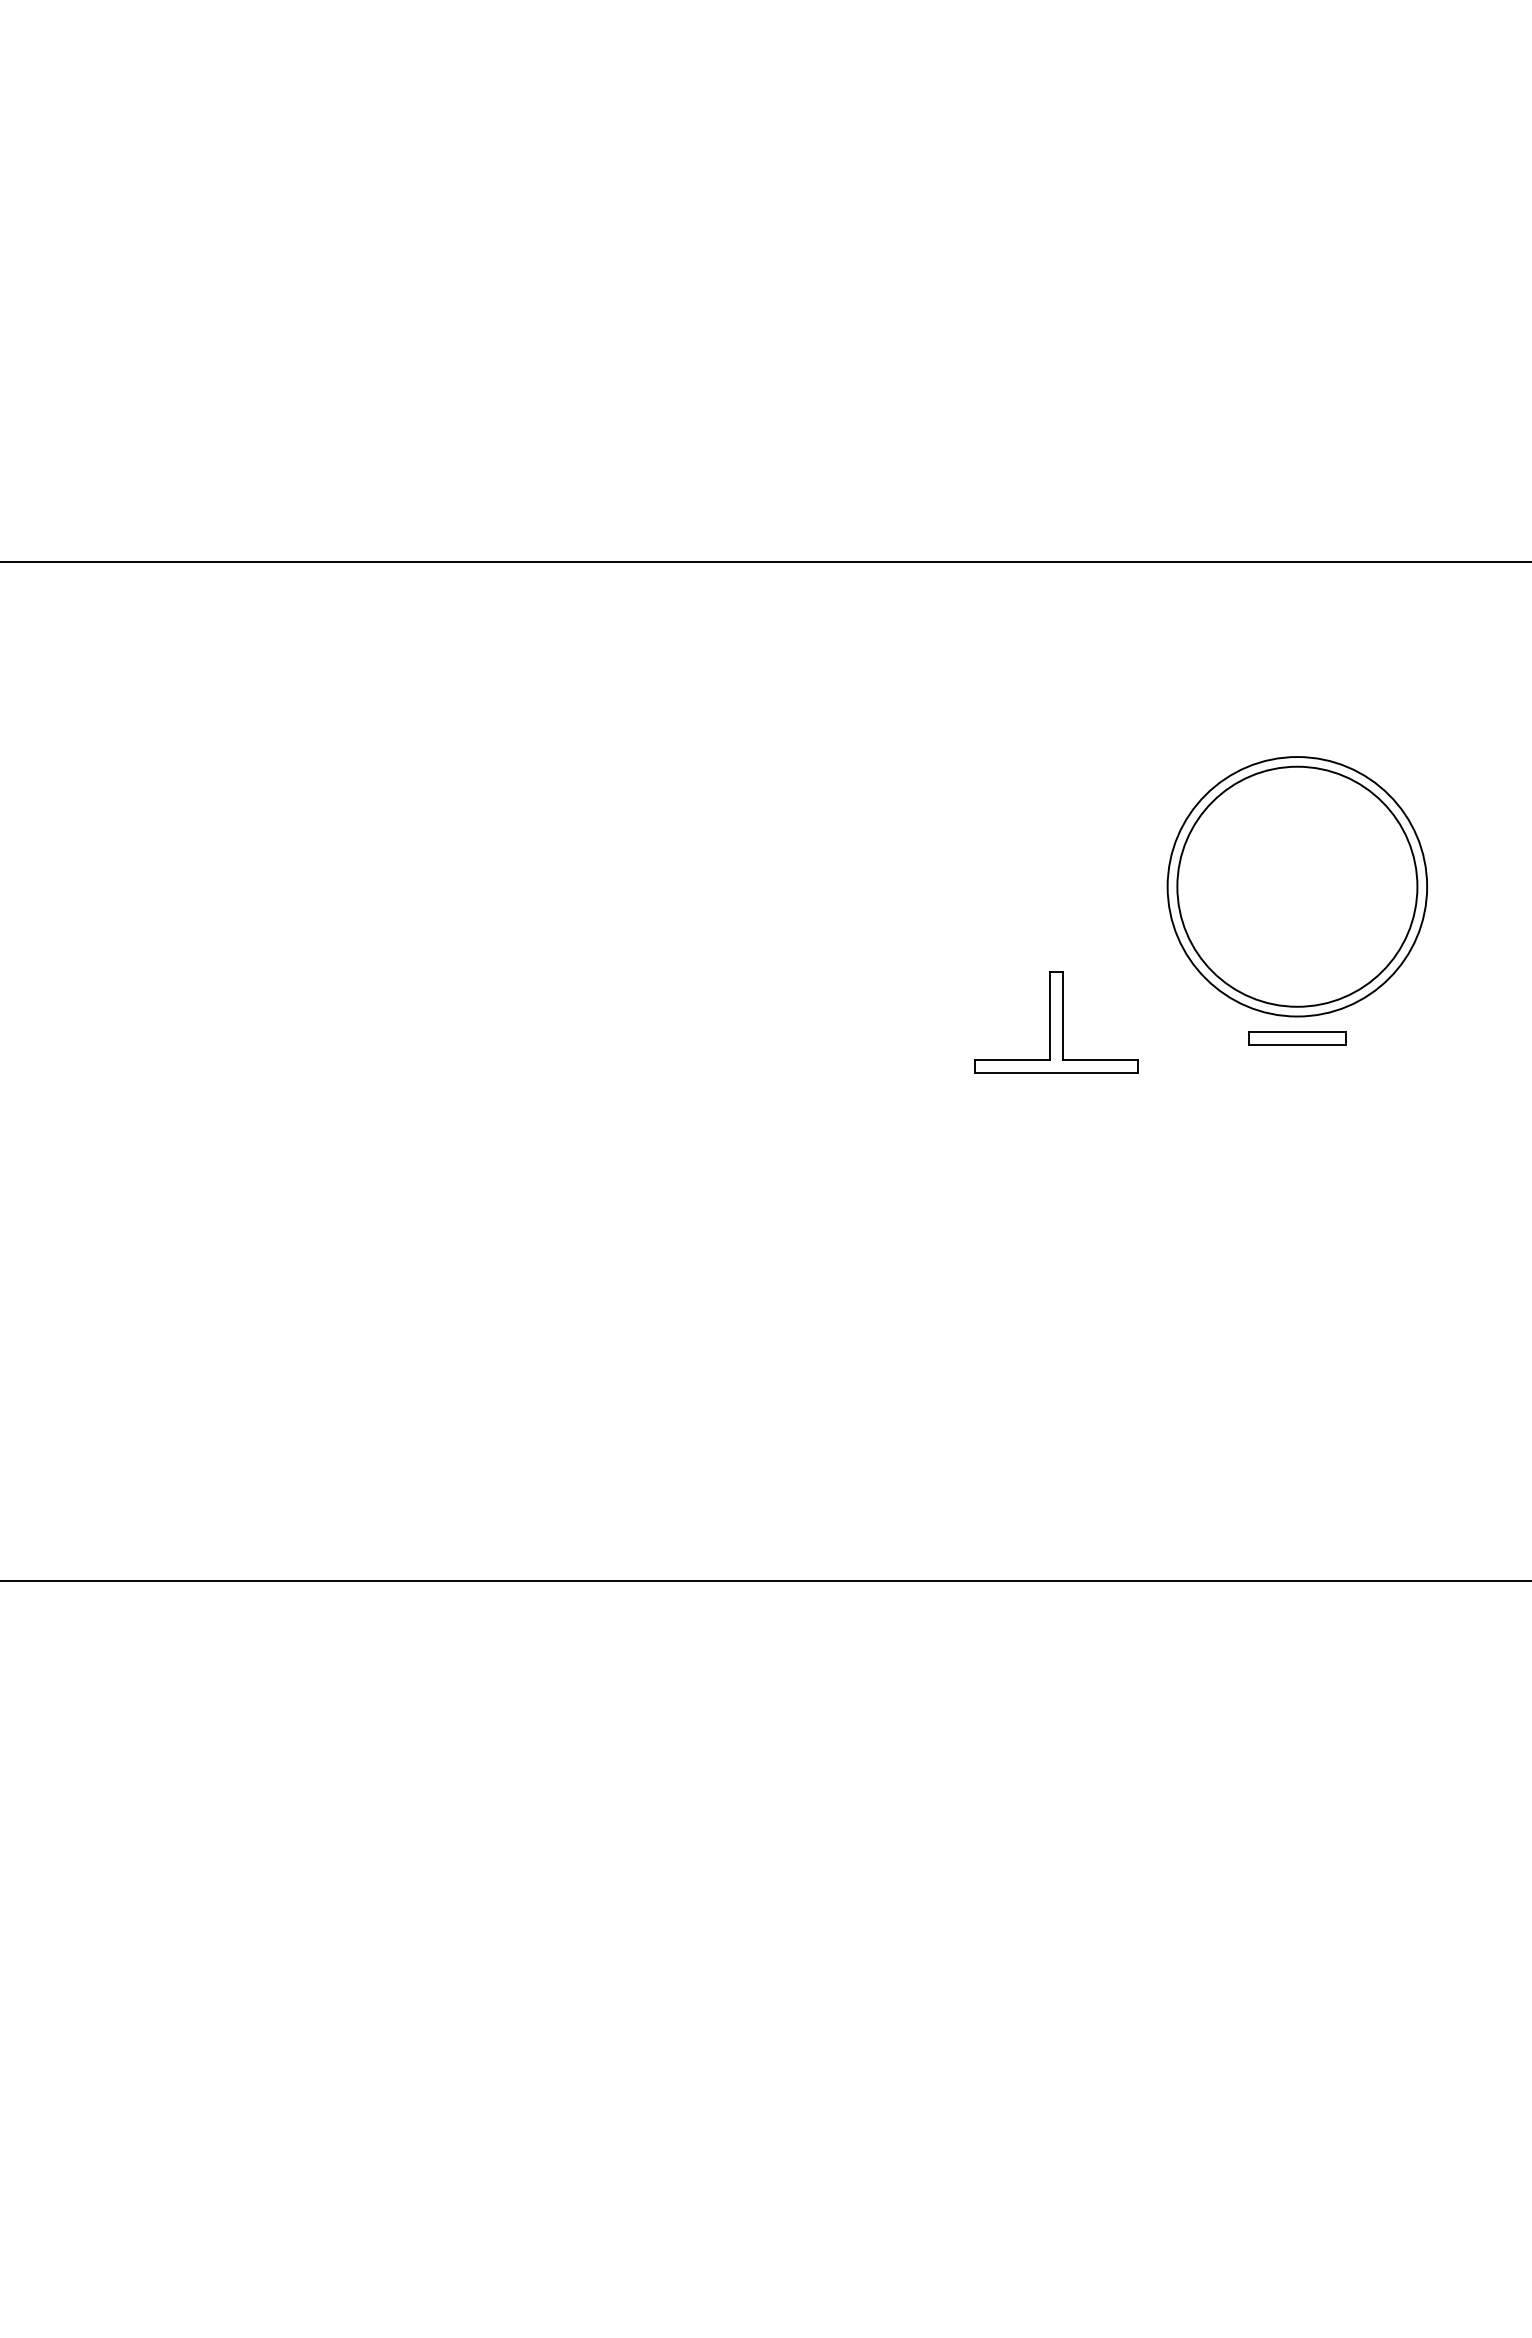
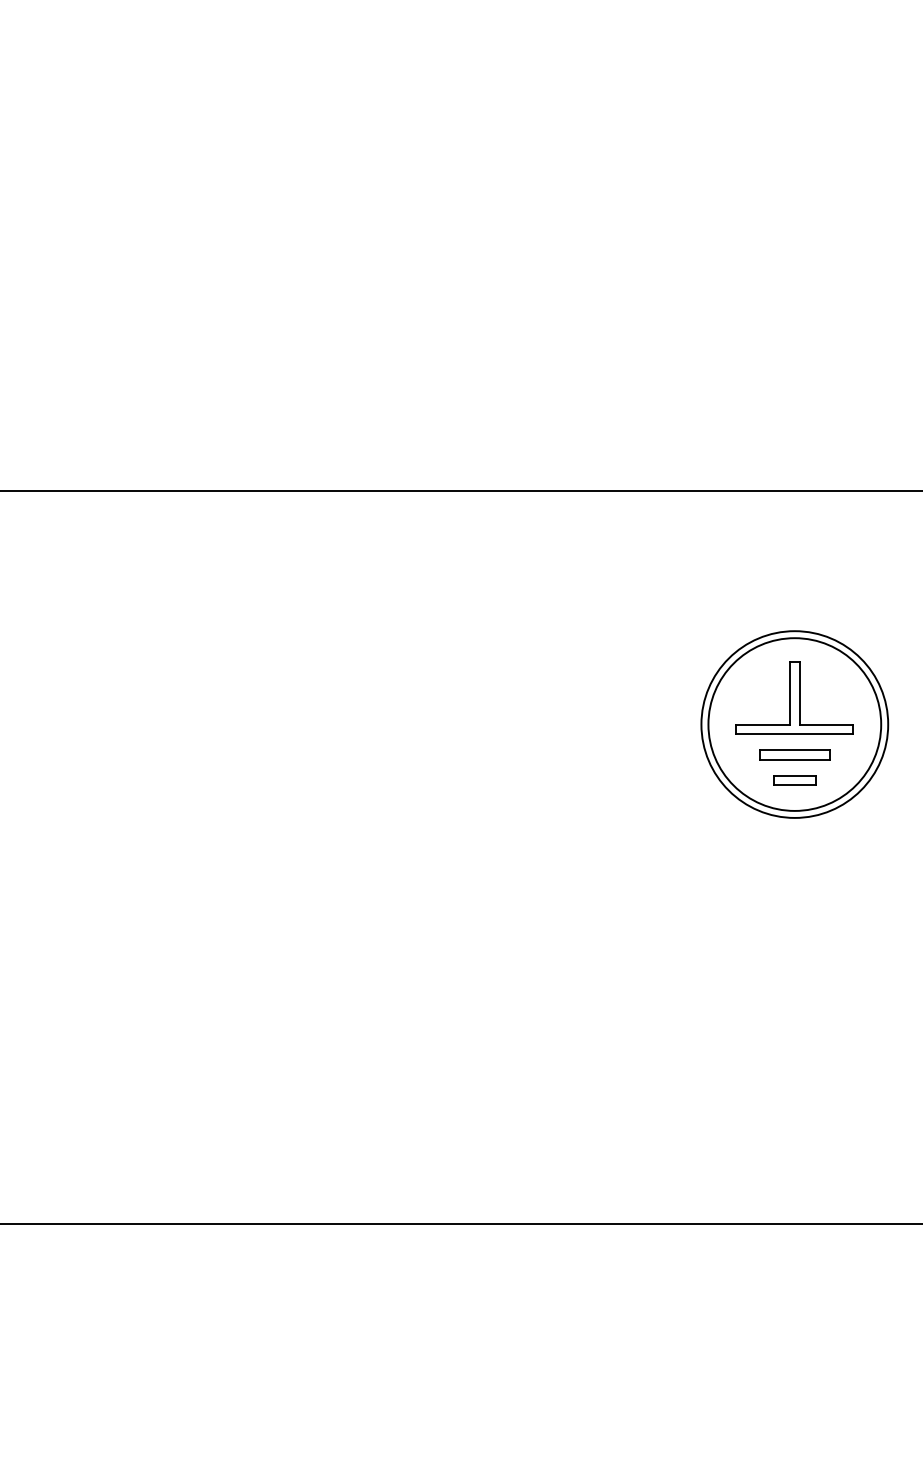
part: (1297, 964) -> (794, 780), added
part: (1056, 1022) -> (794, 697), moved
part: (1297, 1038) -> (794, 754), moved

